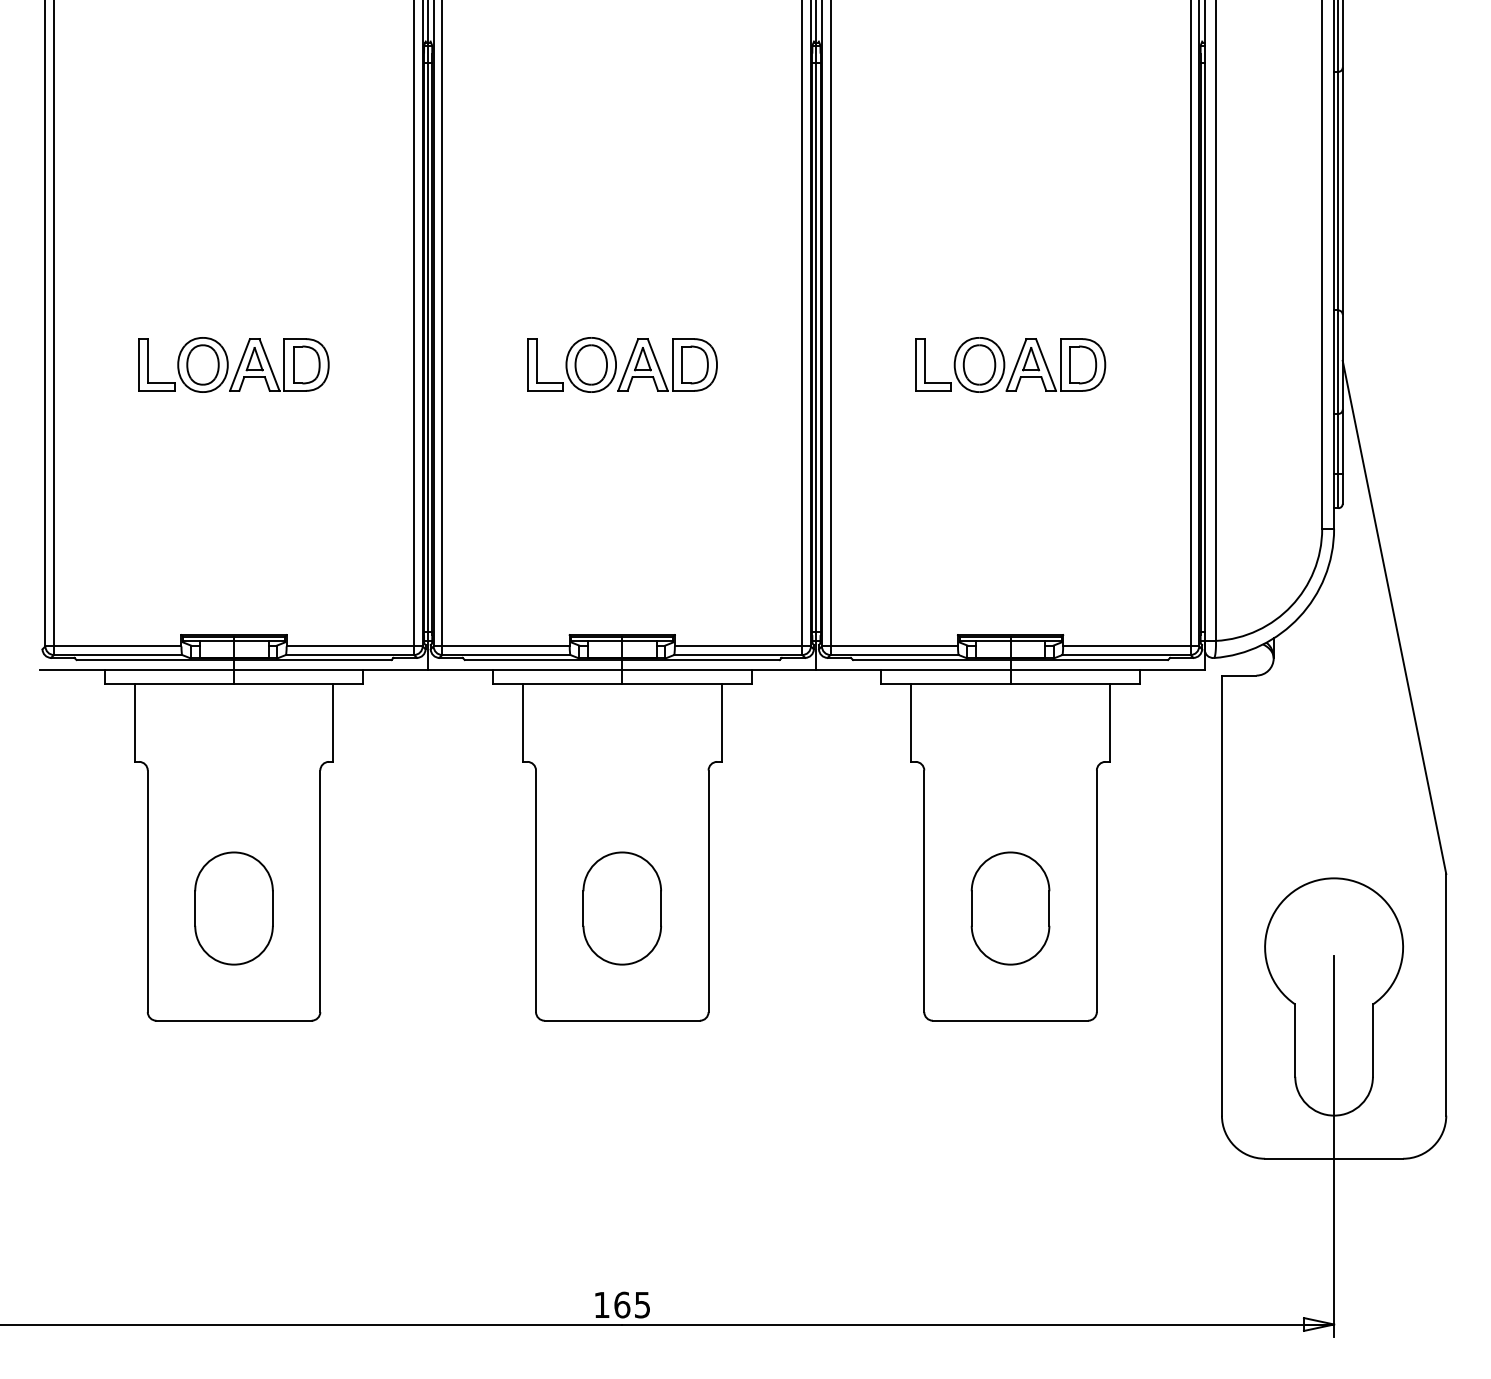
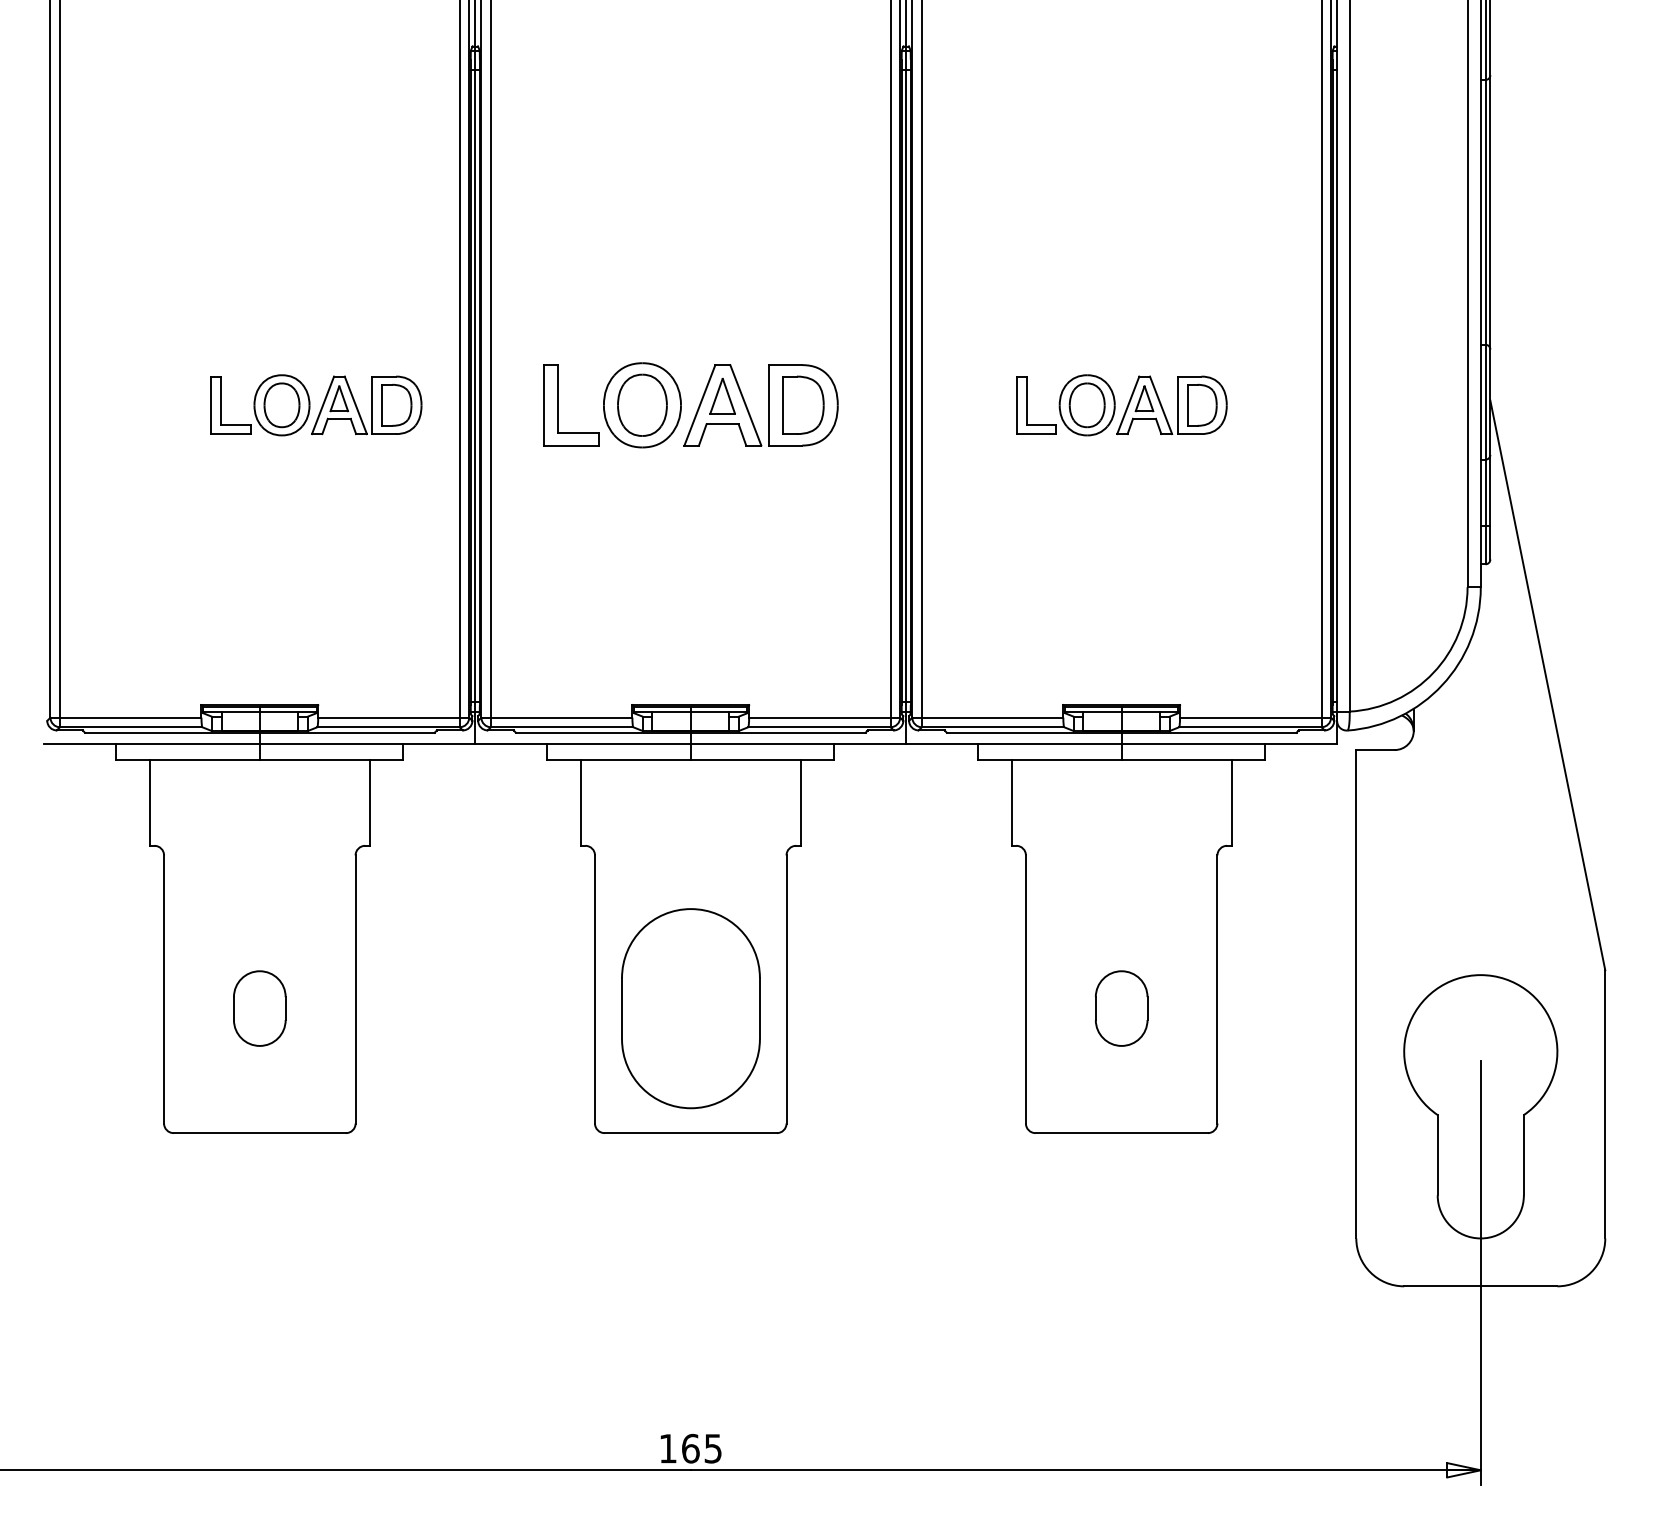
part: (233, 364) -> (315, 404), moved
part: (622, 364) -> (690, 404), size x1.4
part: (233, 908) -> (259, 1008), size x0.6
part: (621, 908) -> (689, 1008), size x1.6
part: (1010, 908) -> (1121, 1008), size x0.6

